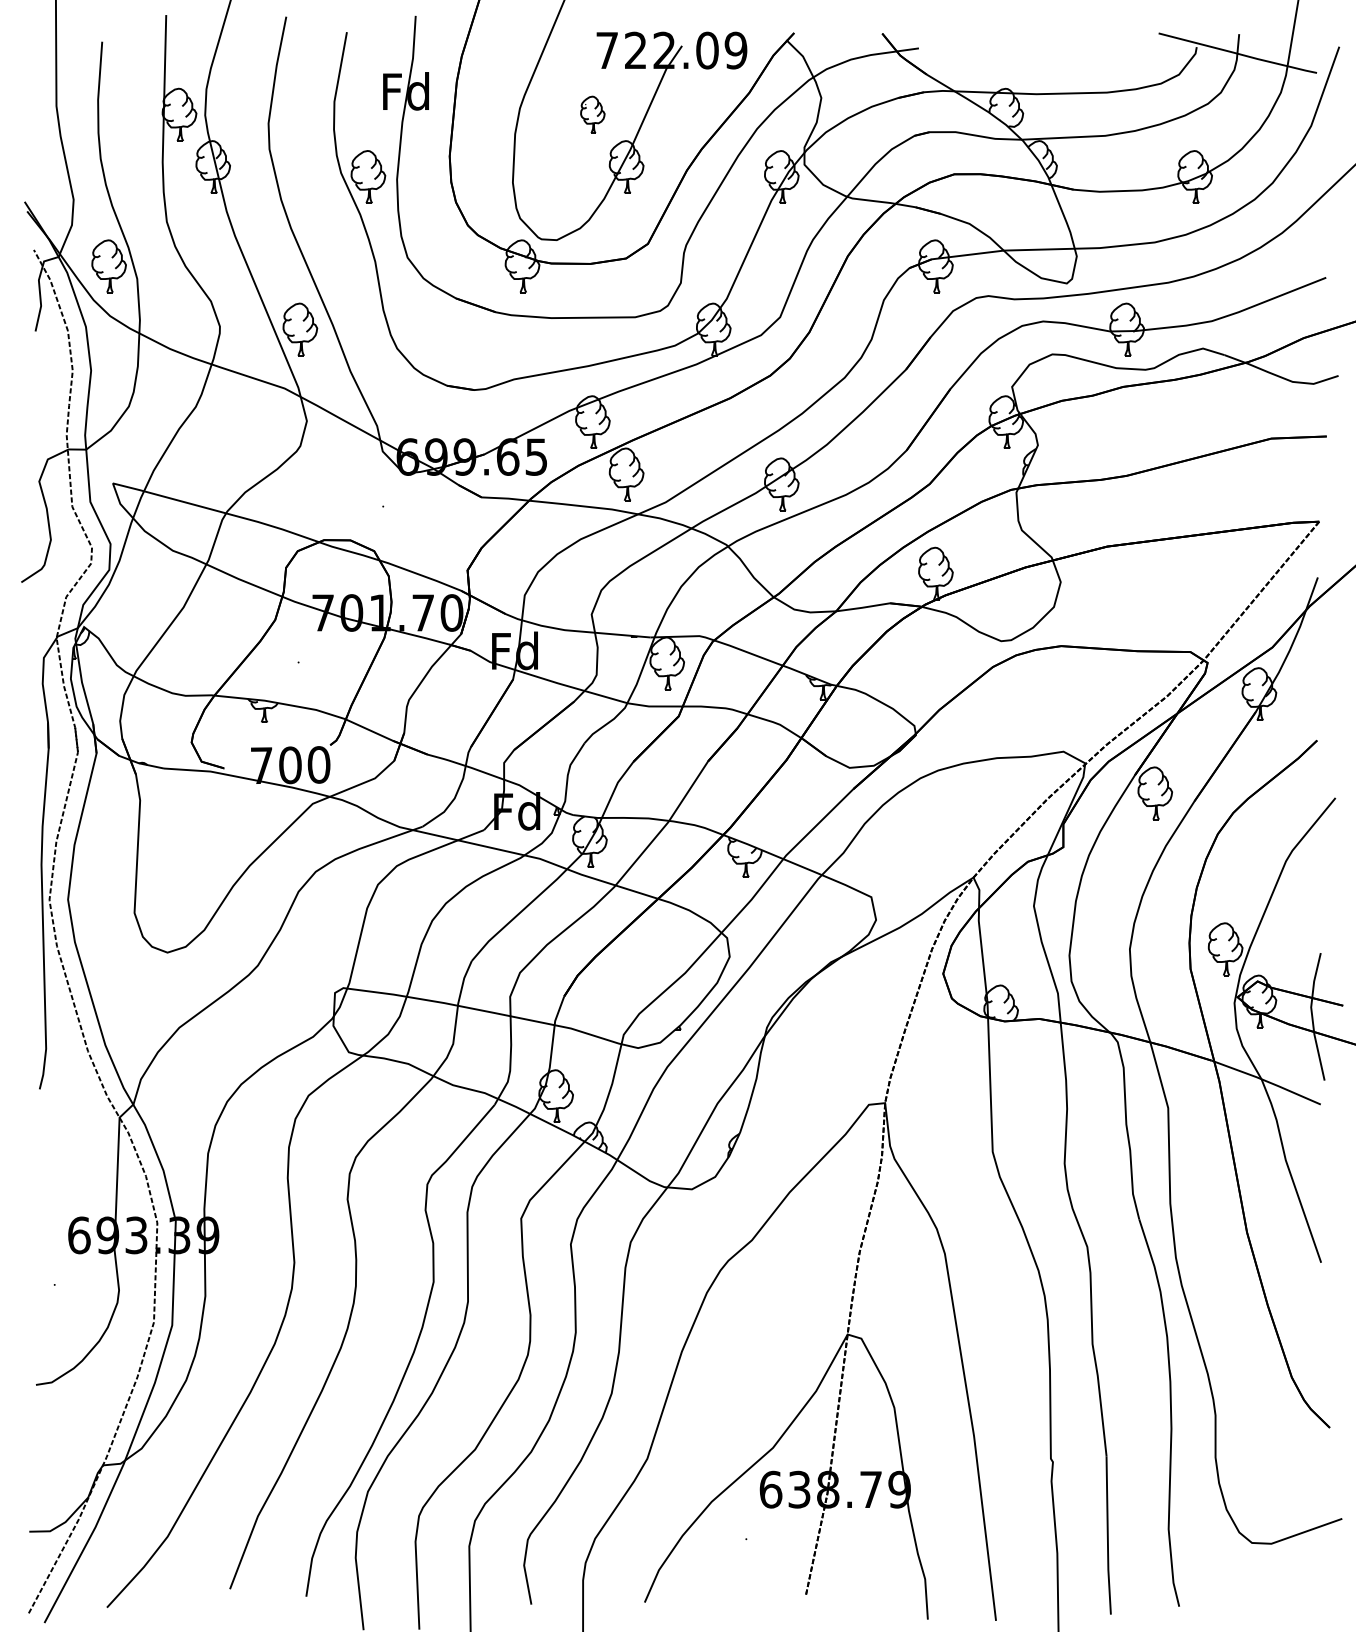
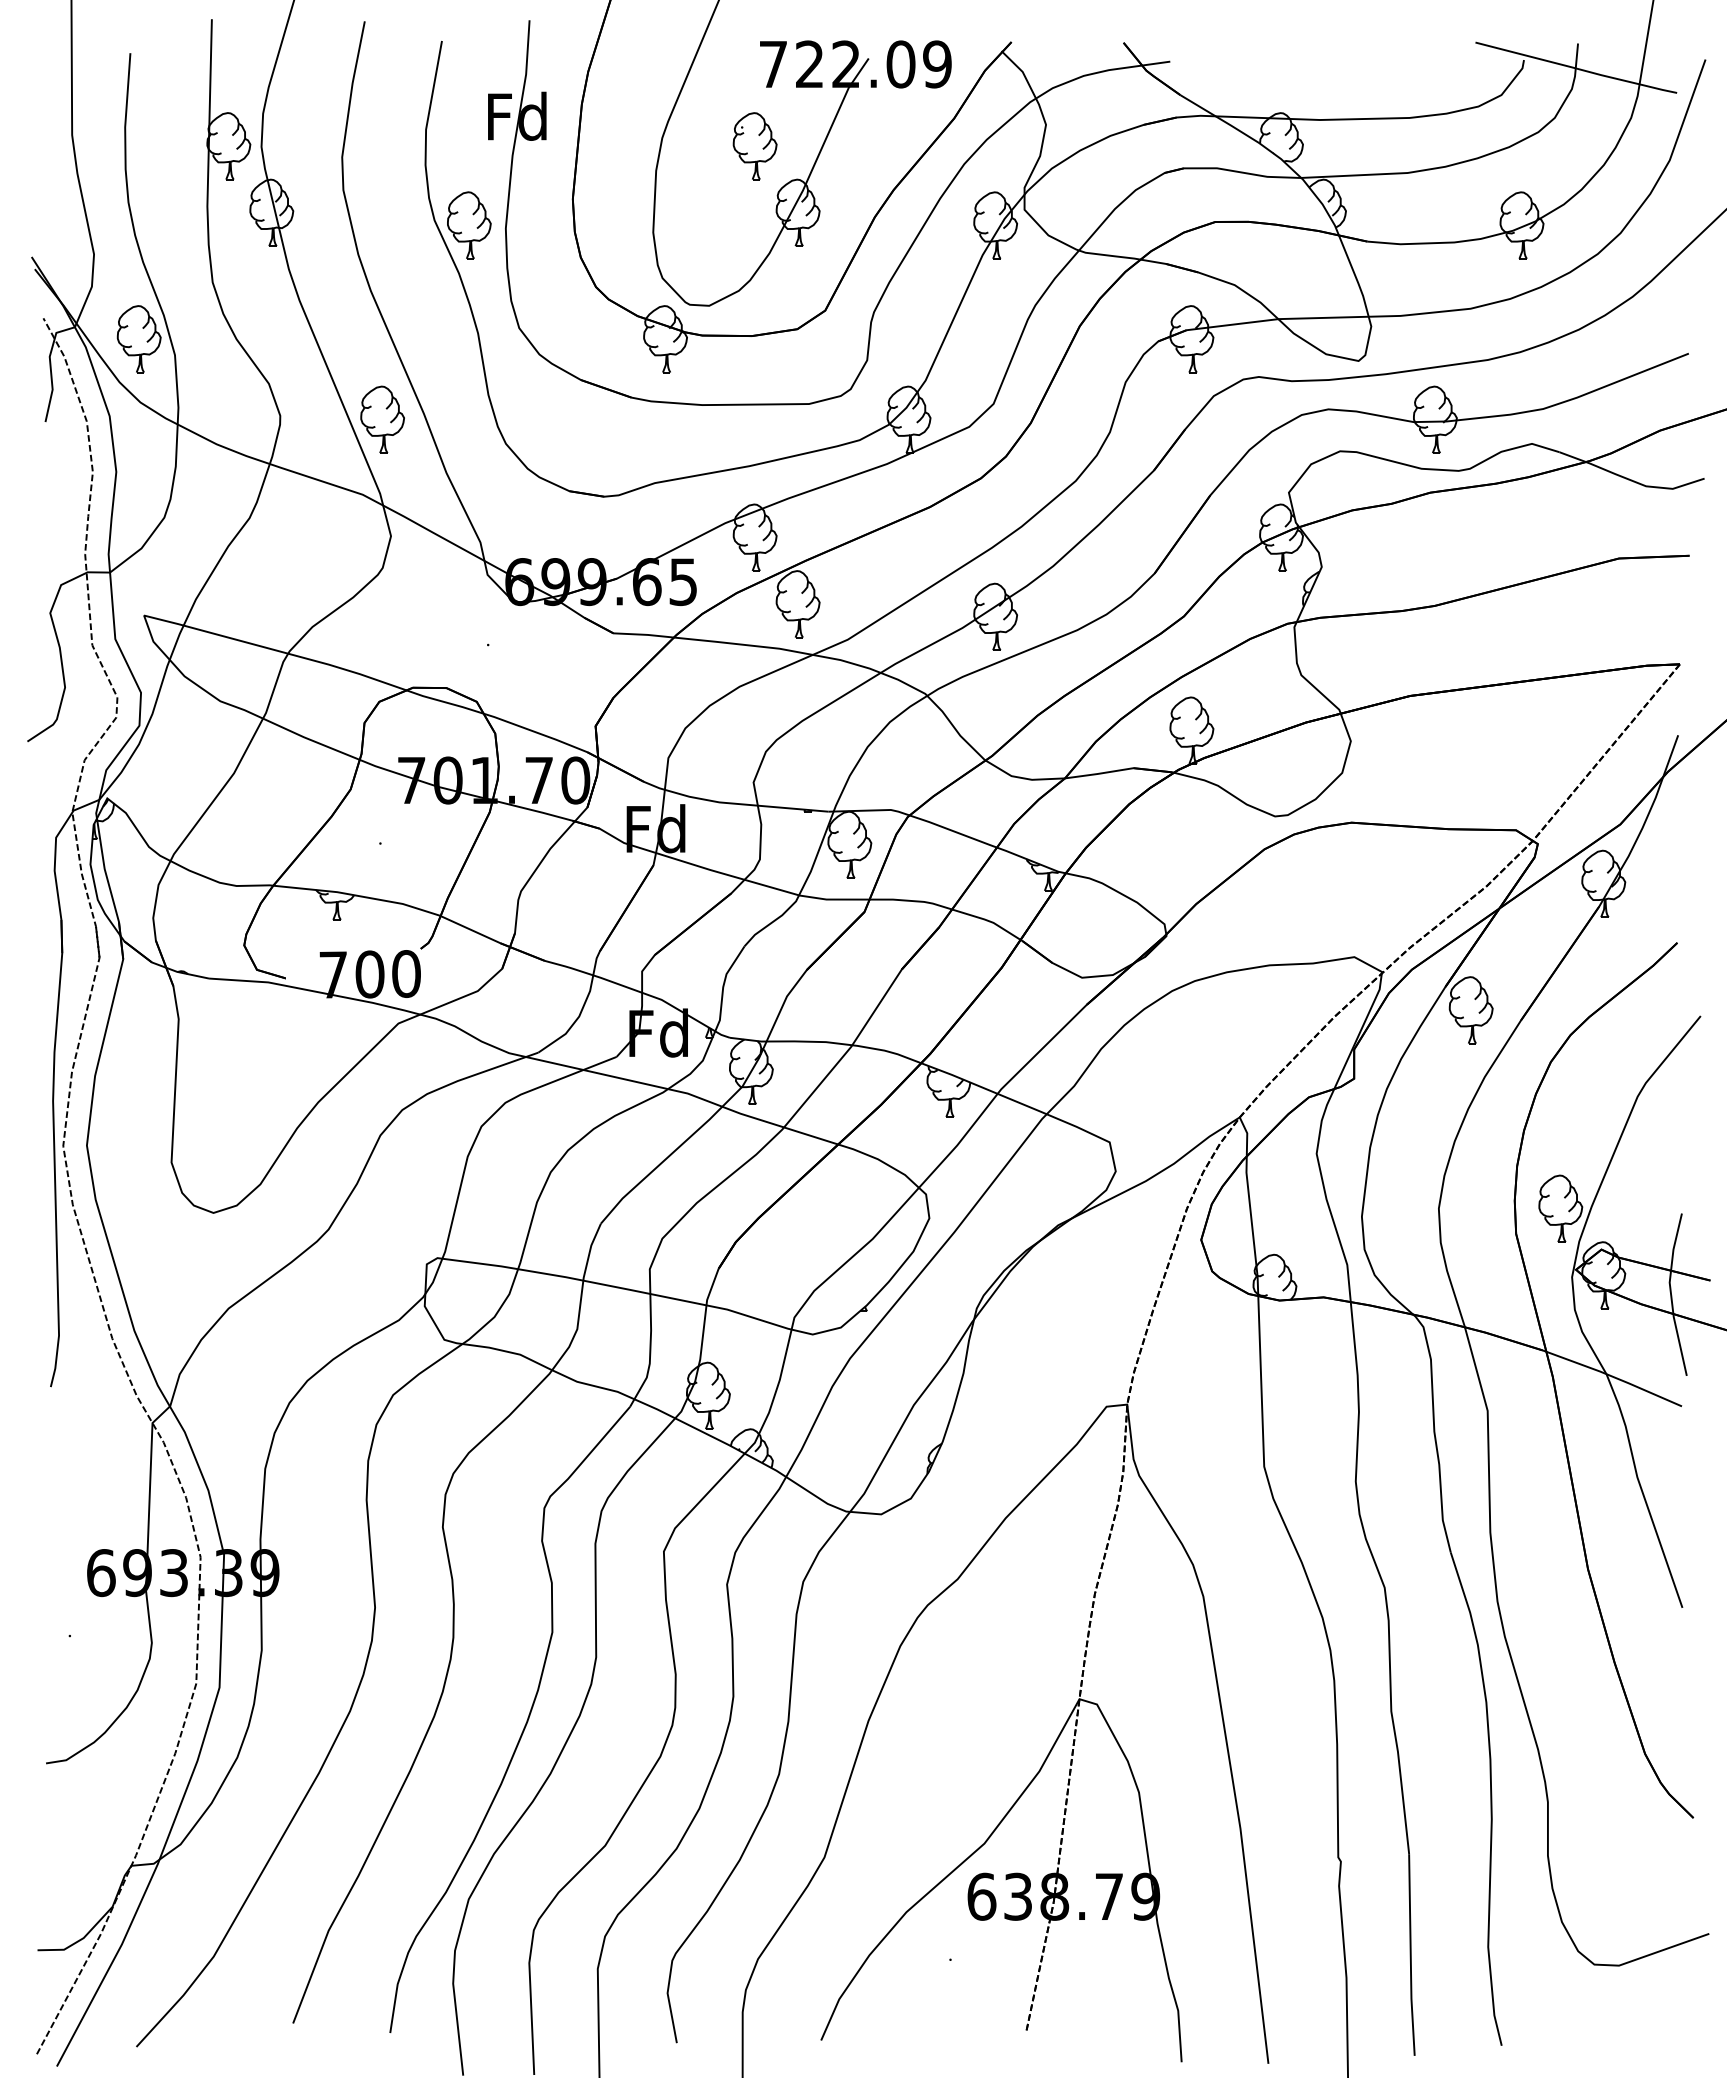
part: (592, 115) -> (754, 146), size x1.43

